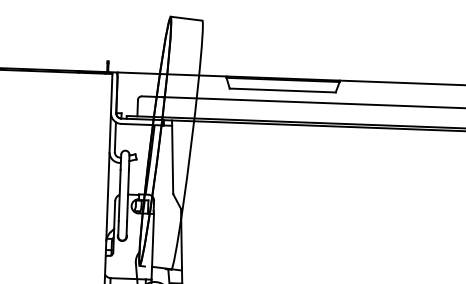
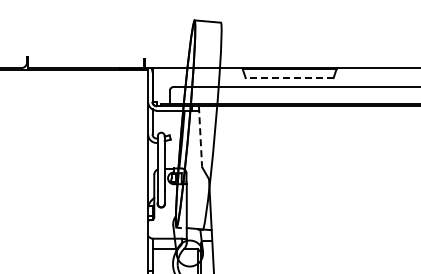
line: (282, 90) -> (289, 78), solid -> dashed
line: (172, 157) -> (200, 136), solid -> dashed

